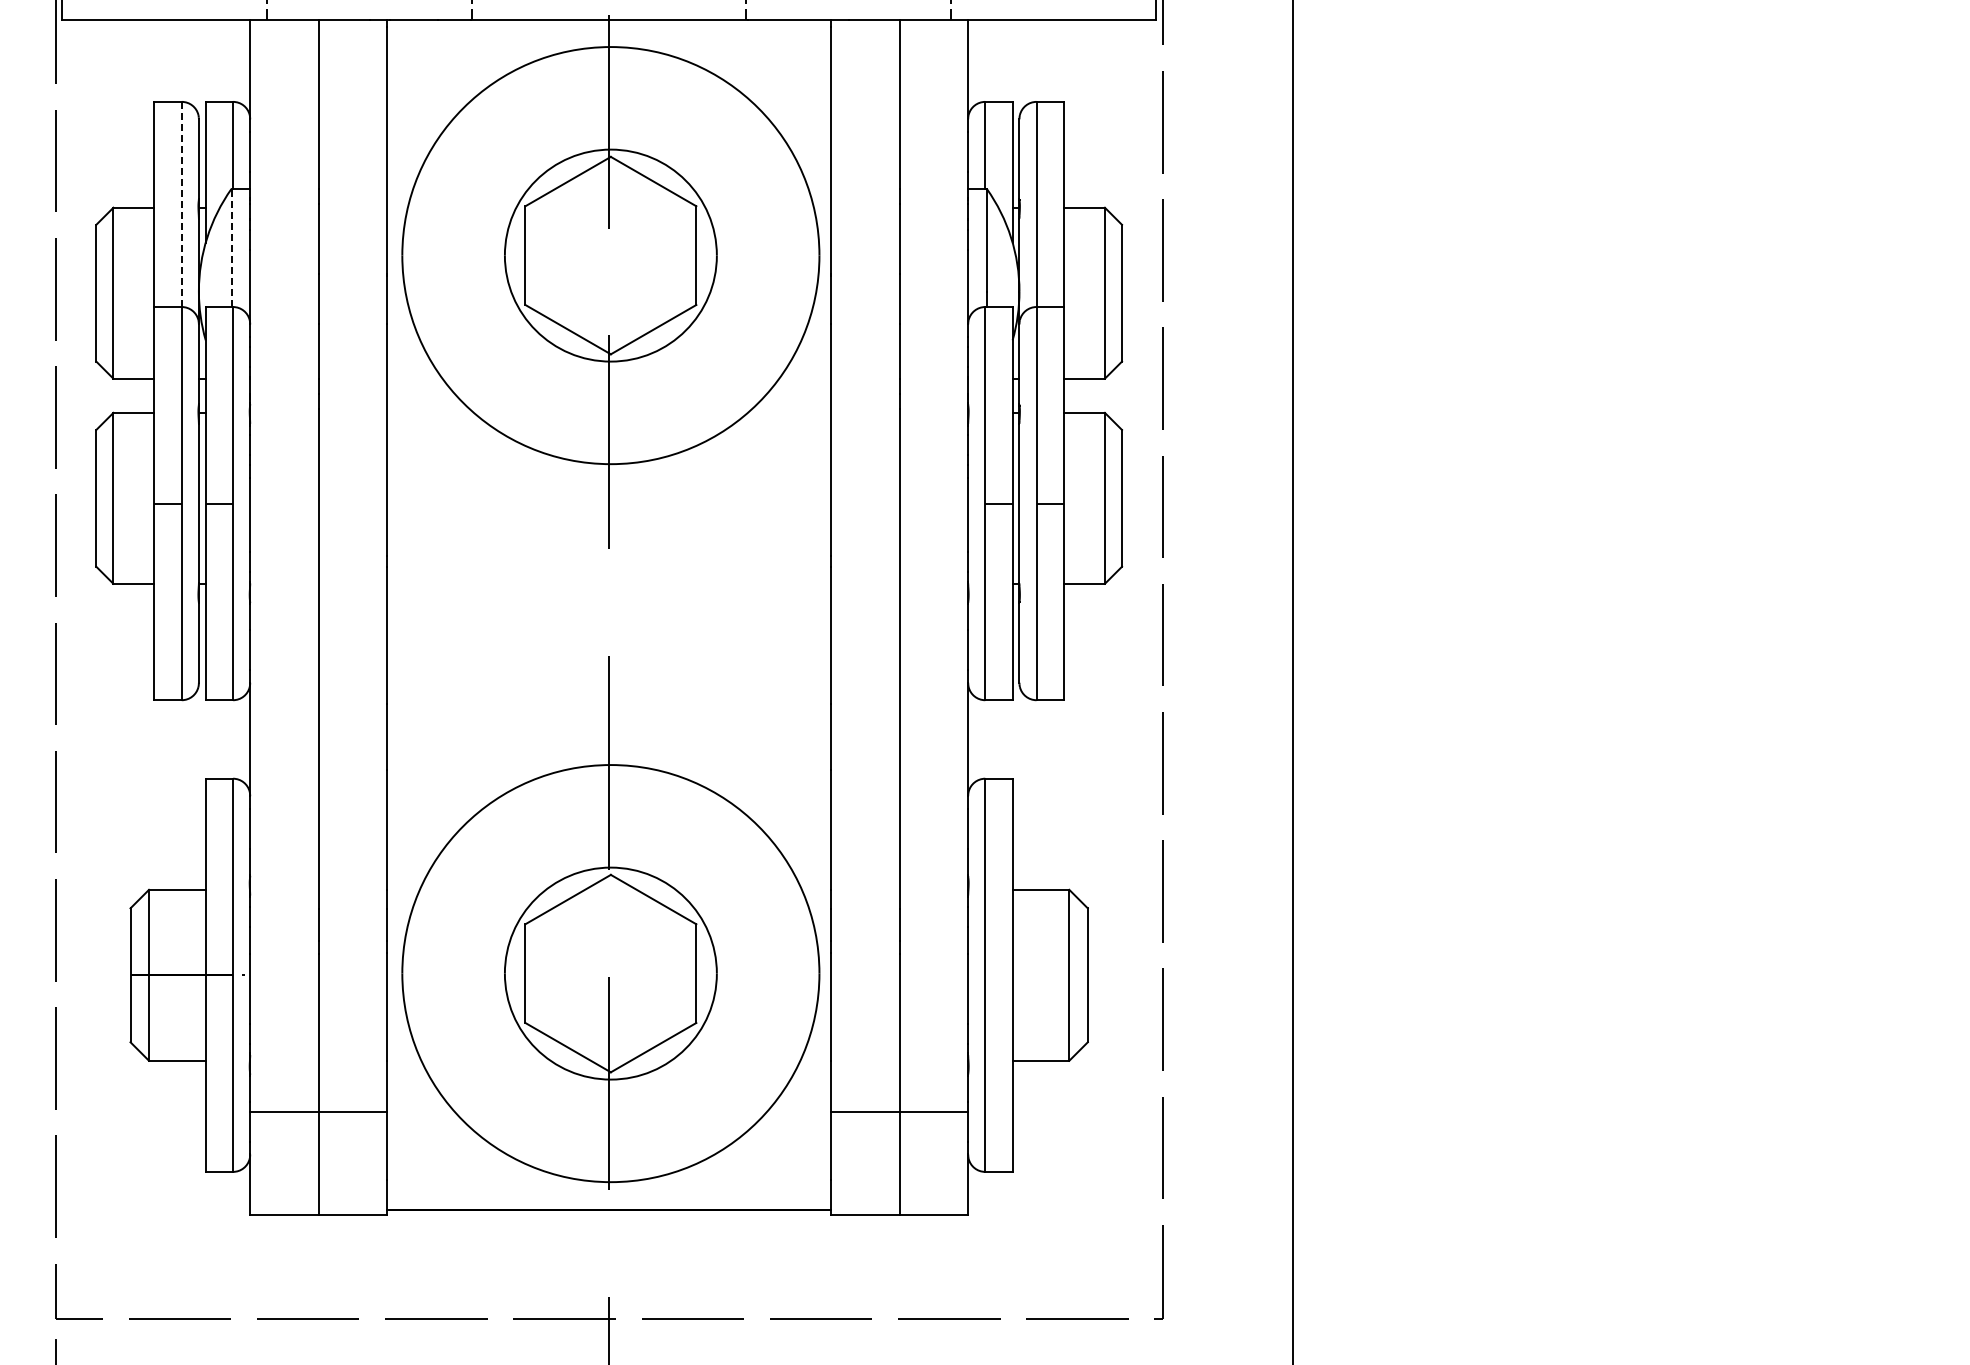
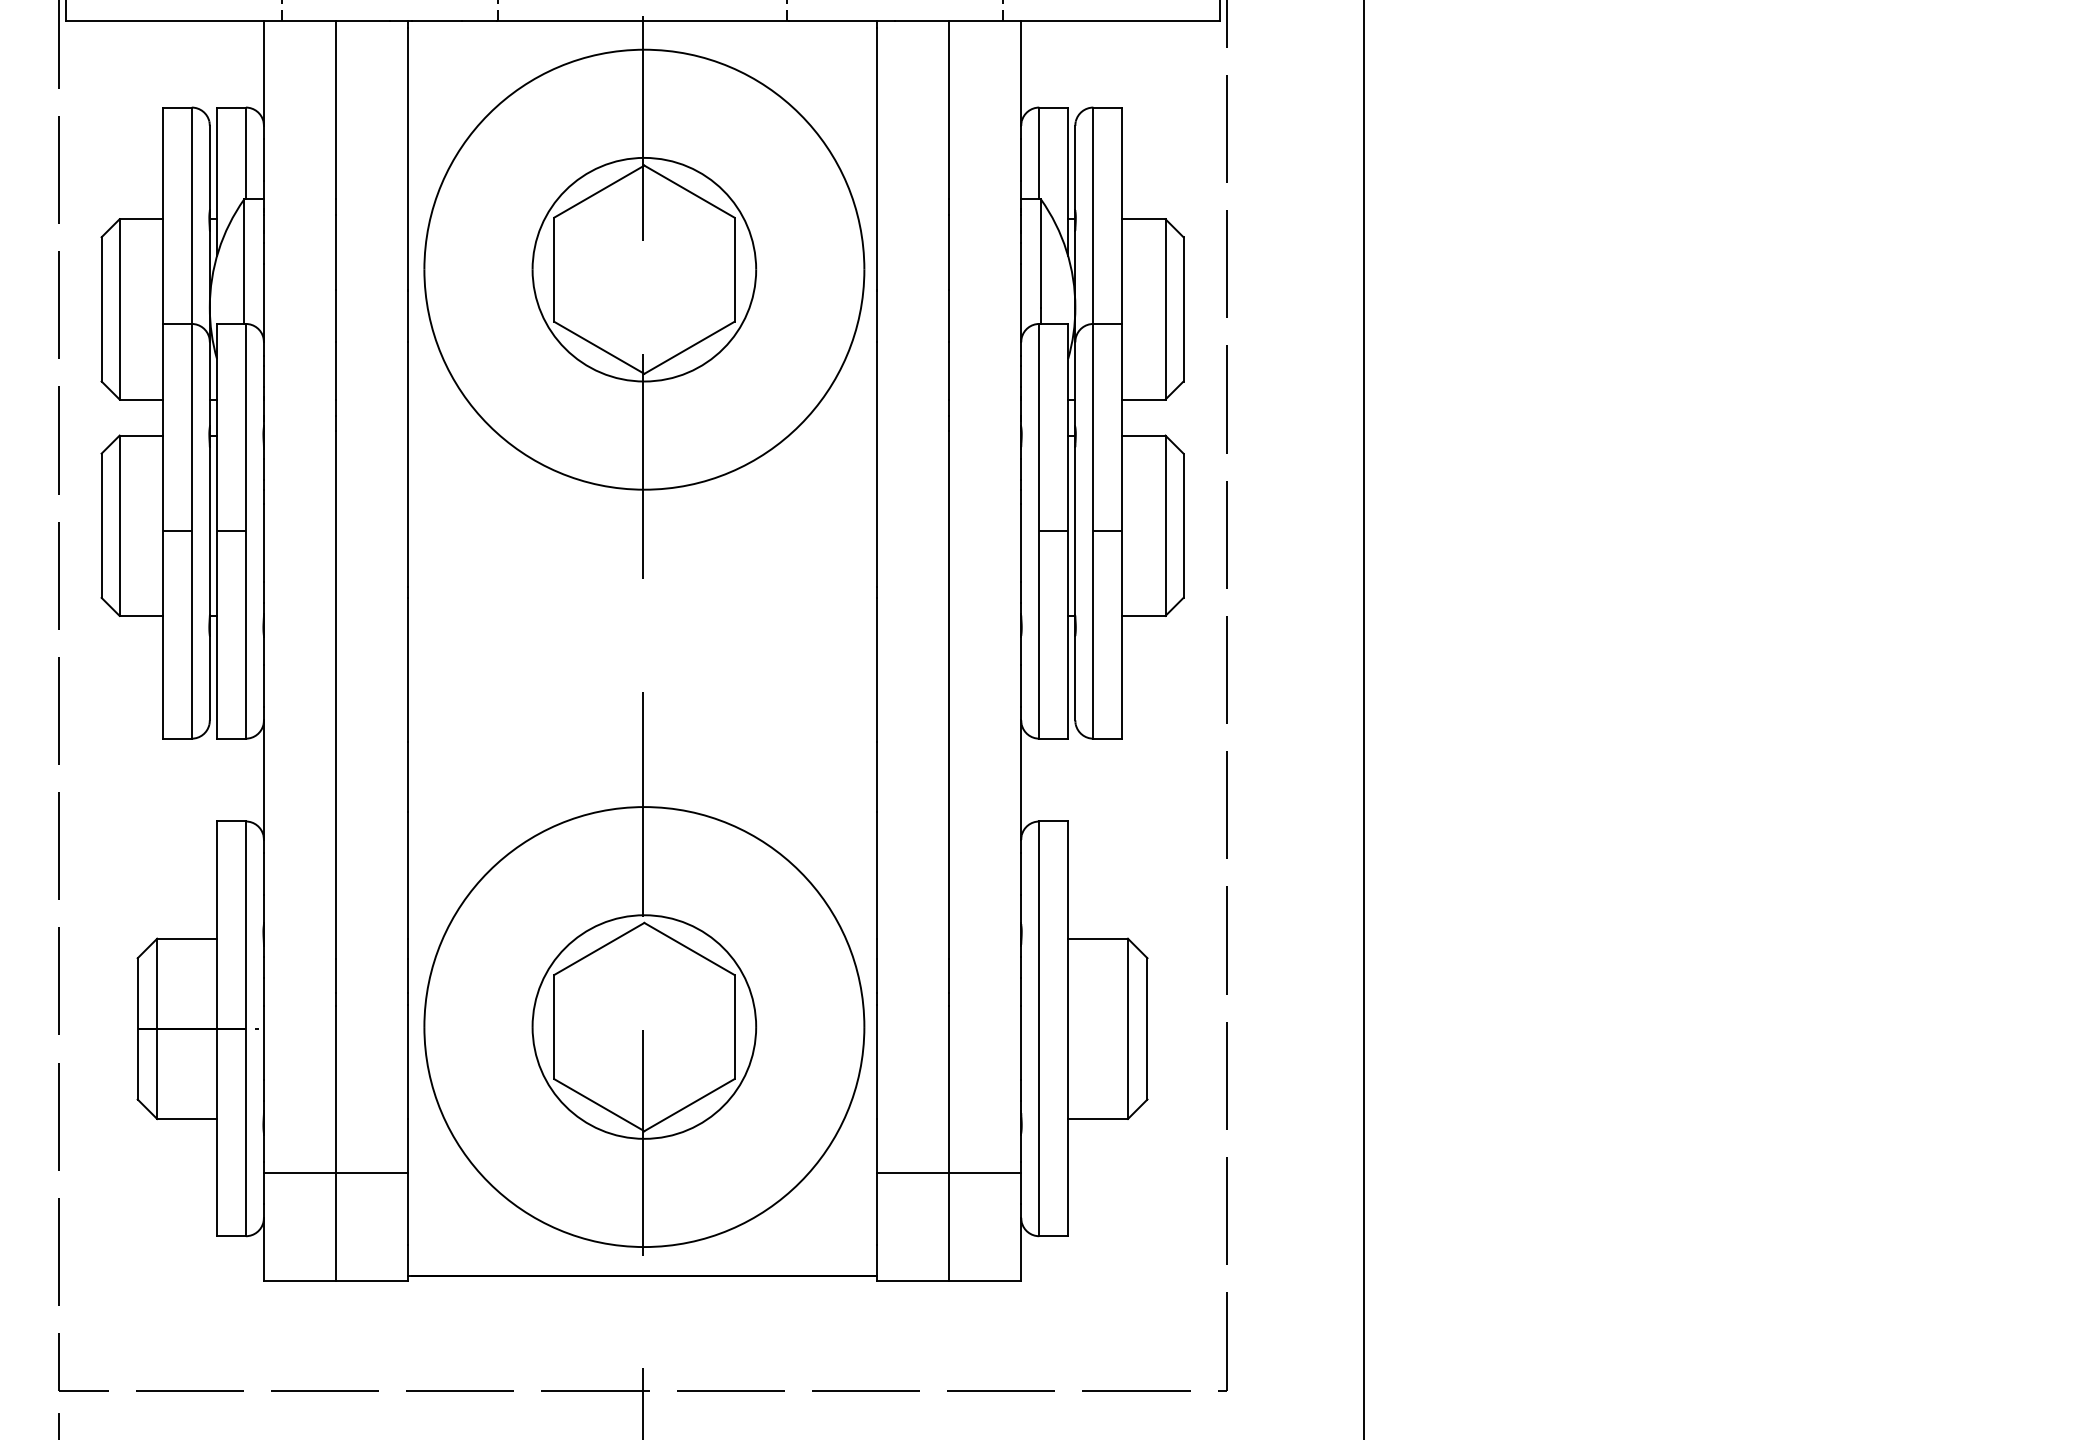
line: (181, 204) -> (191, 215), dashed -> solid
line: (231, 247) -> (244, 261), dashed -> solid

